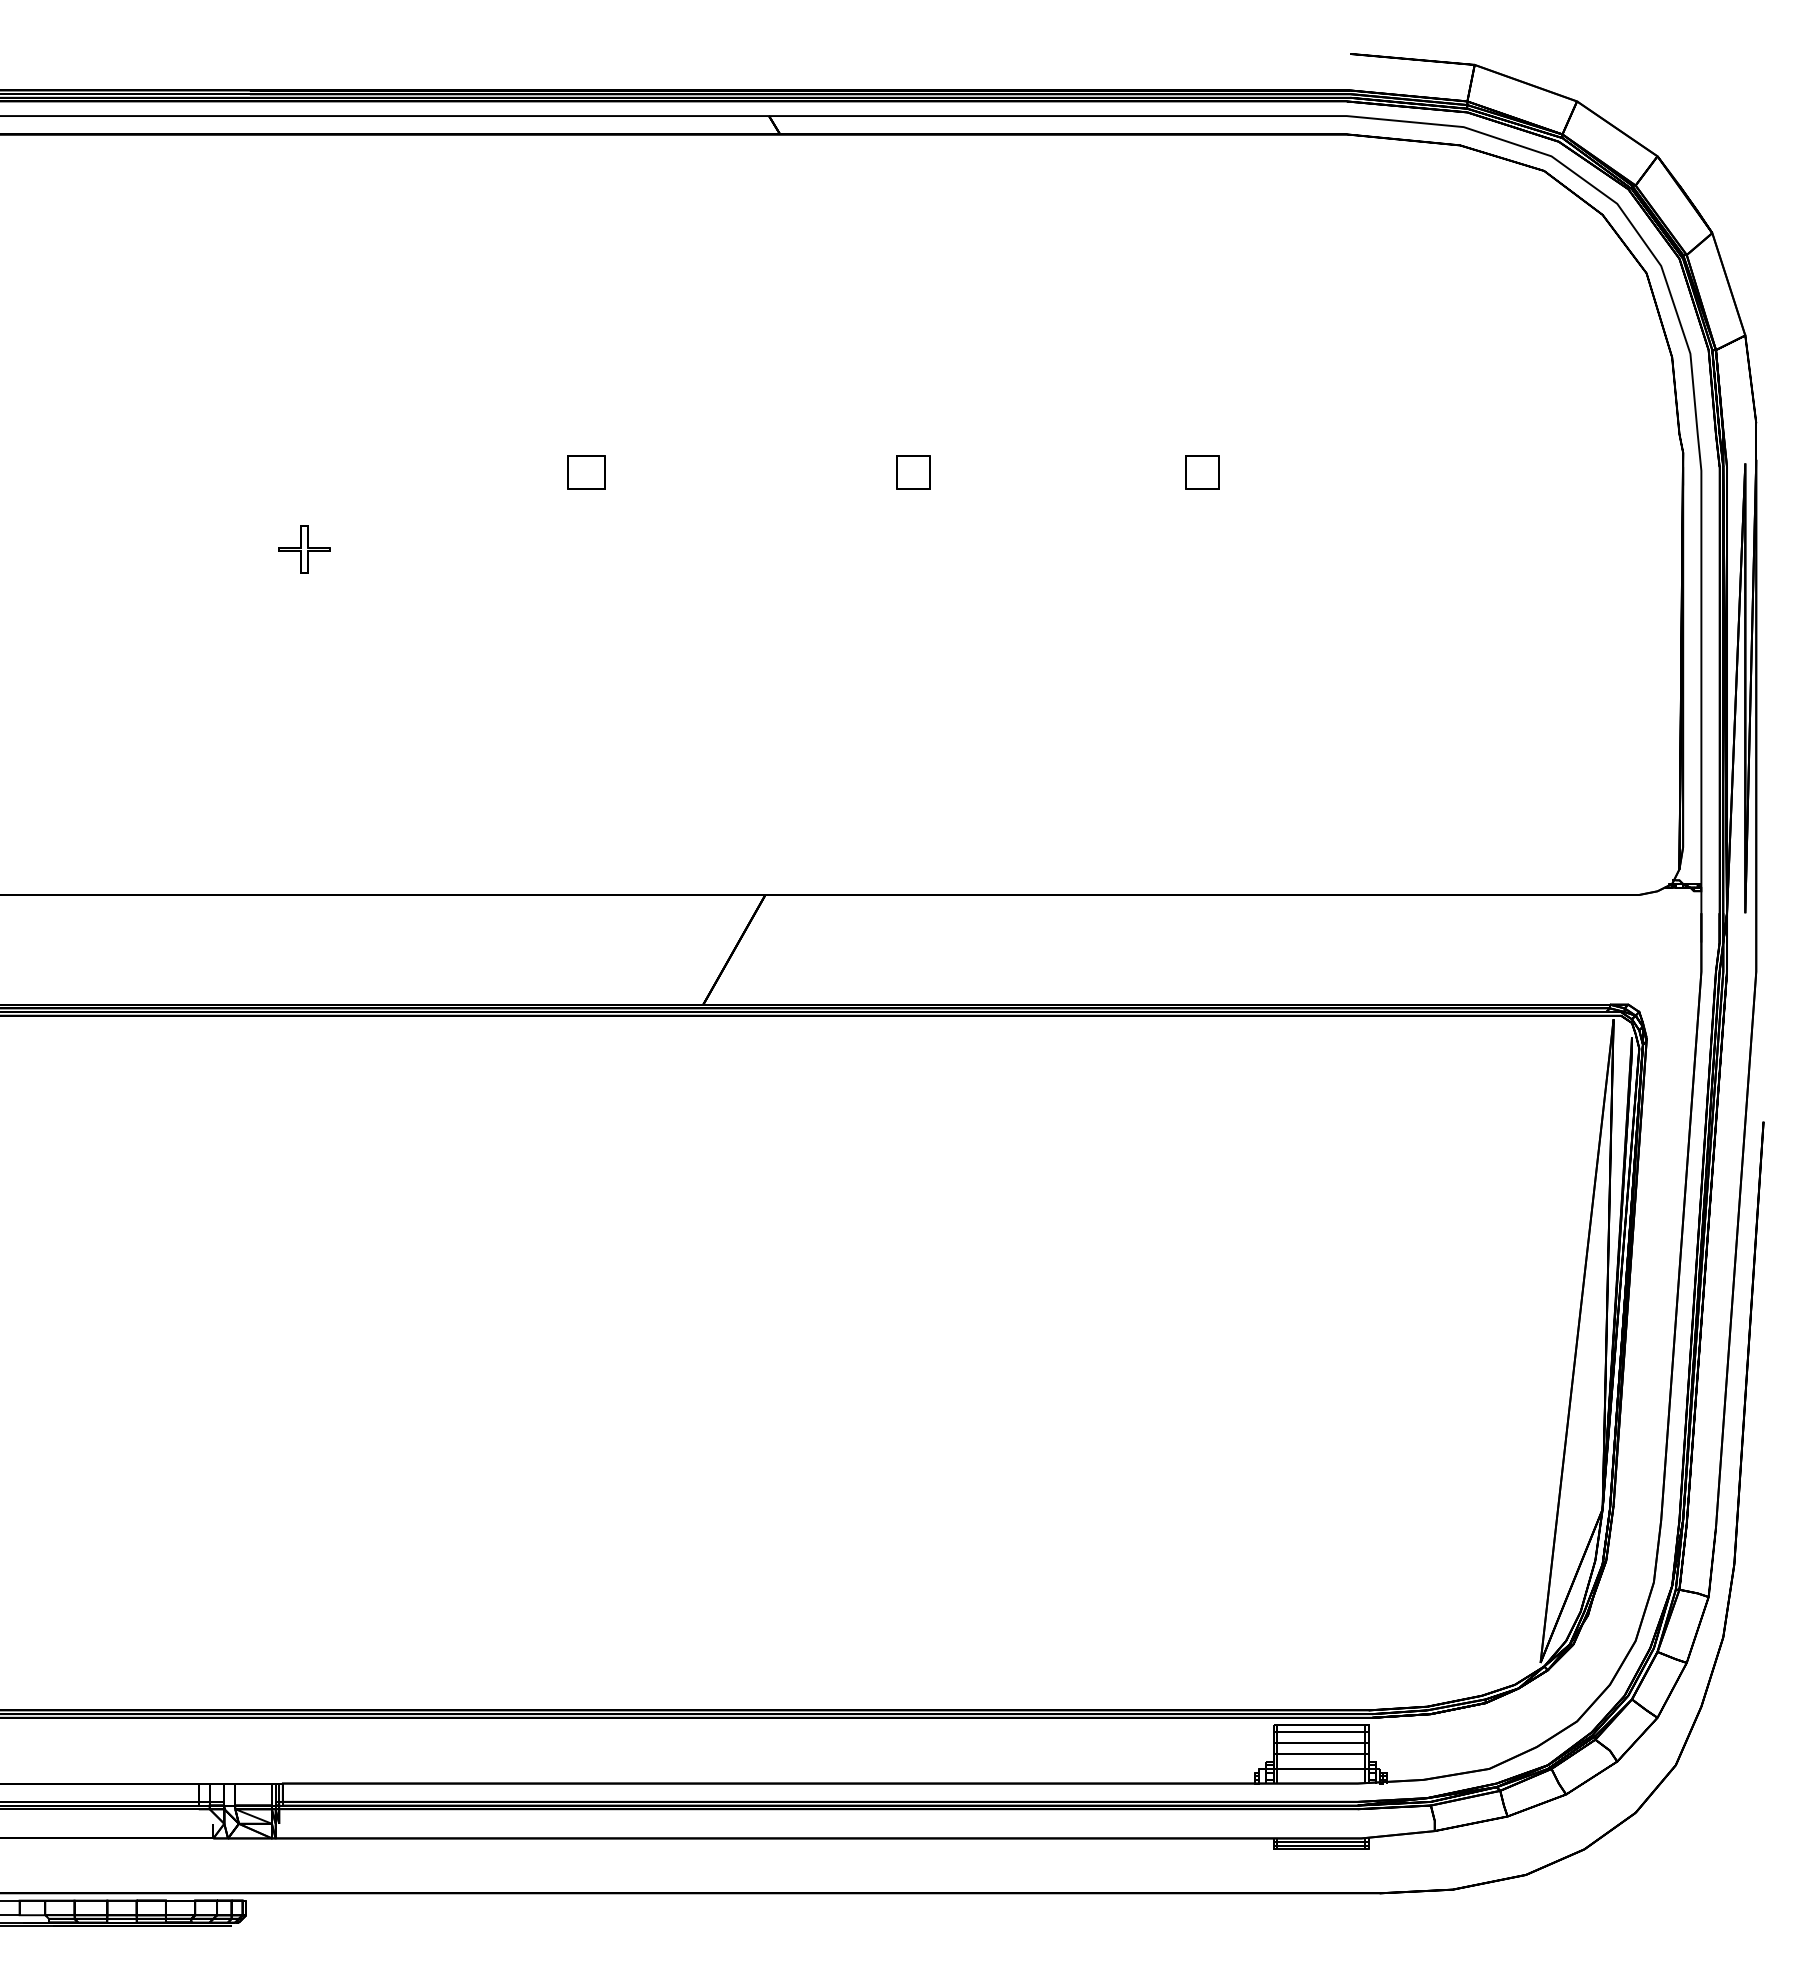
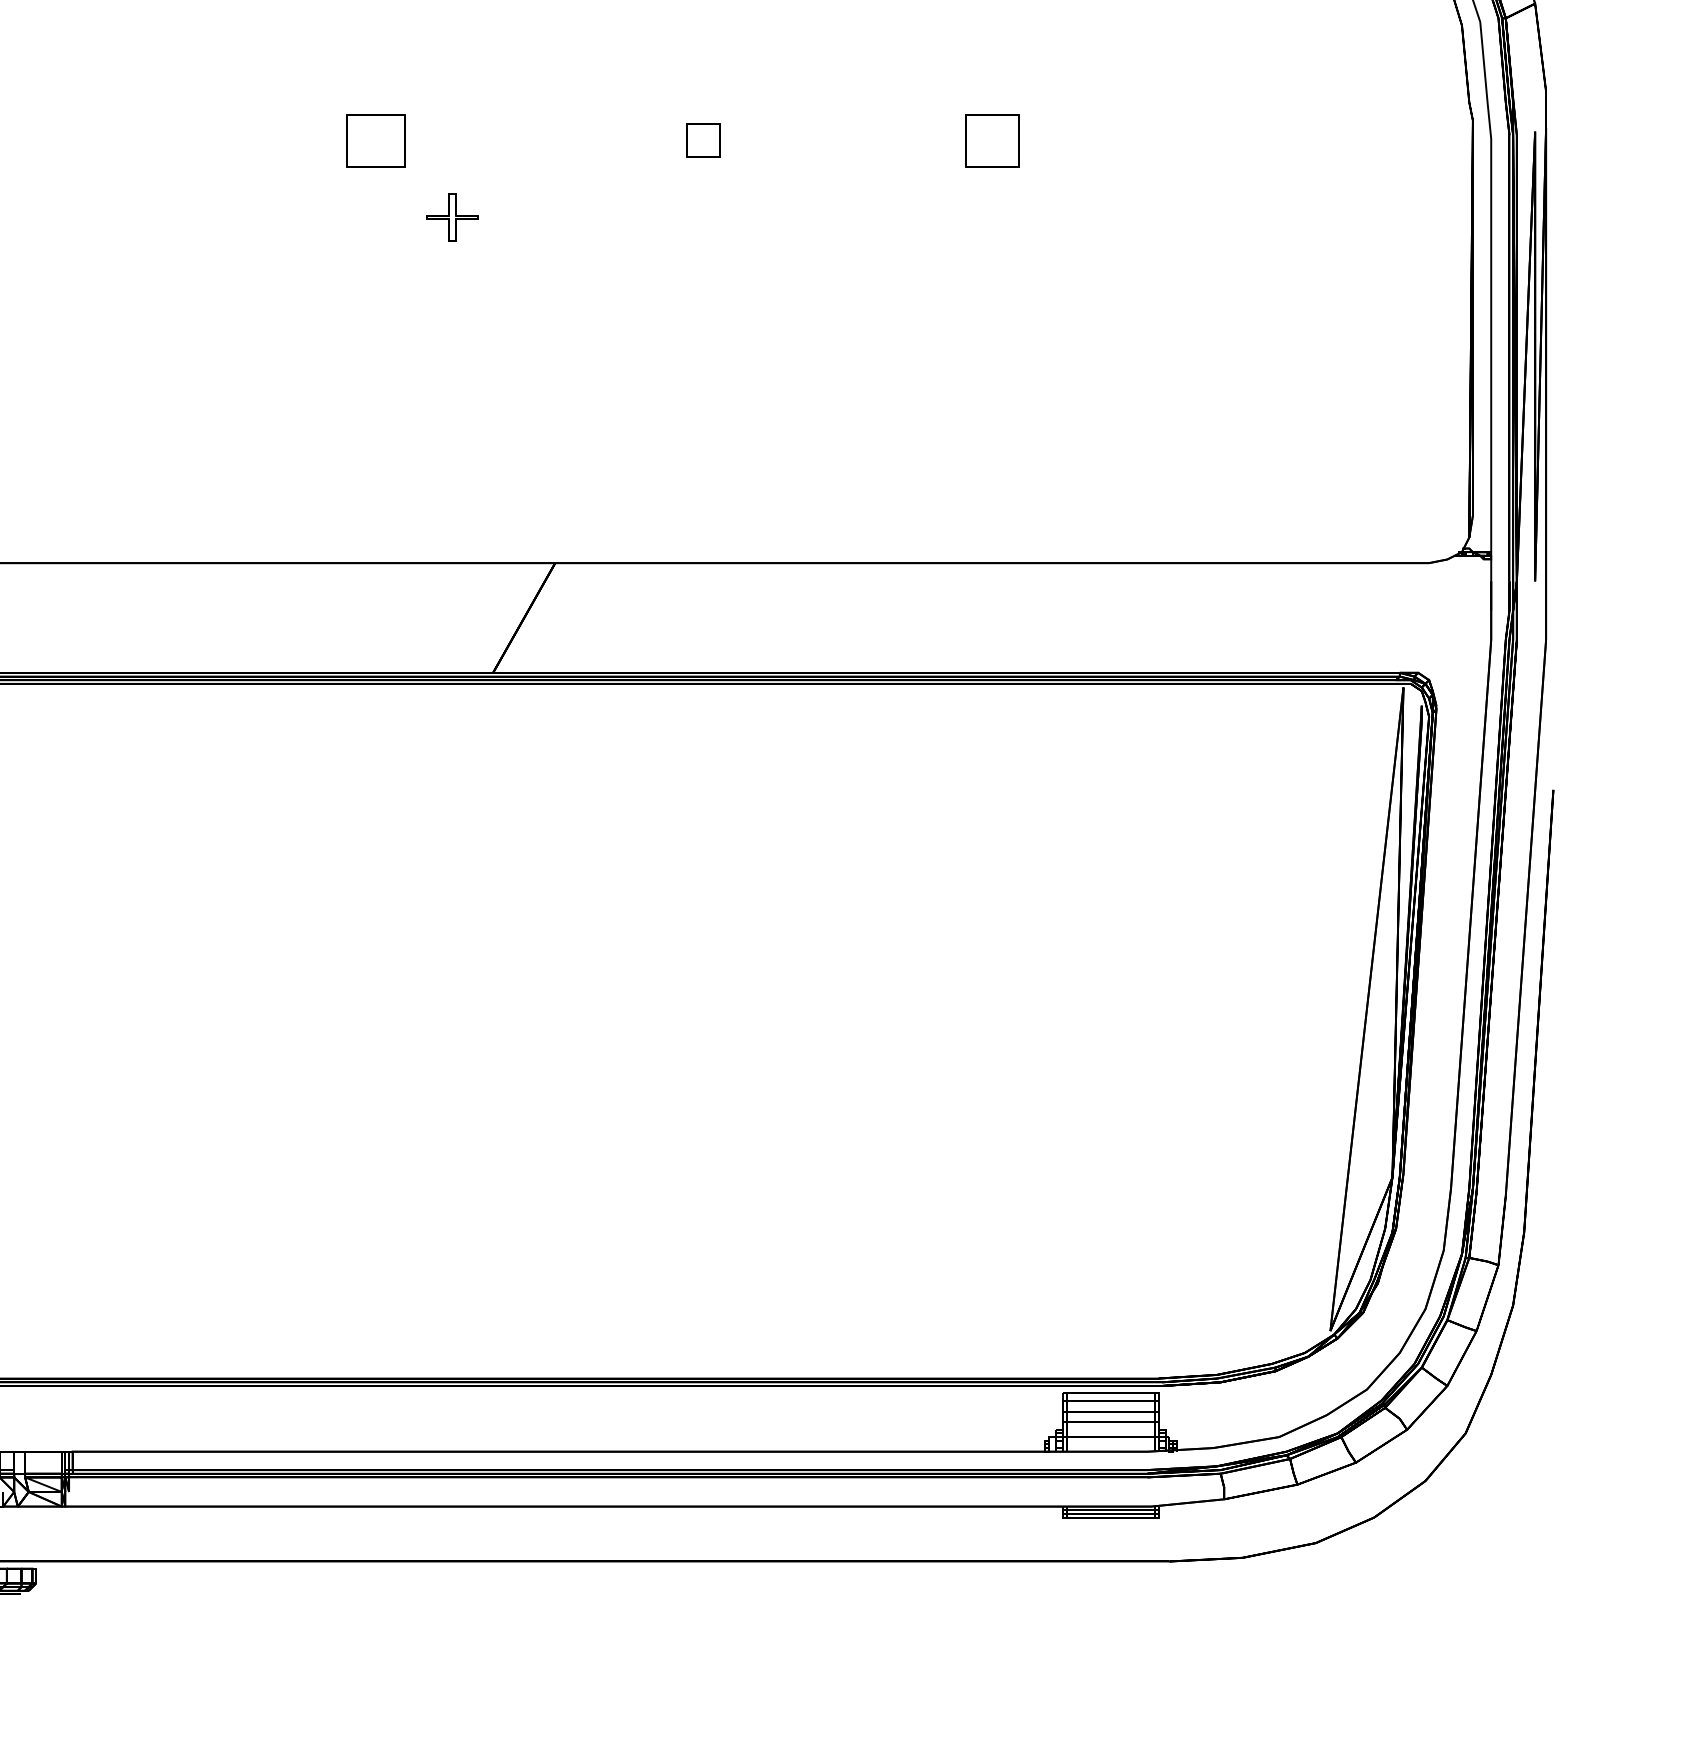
part: (586, 472) -> (376, 140), size x1.6
part: (1202, 472) -> (992, 140), size x1.6
part: (304, 549) -> (452, 217), moved

